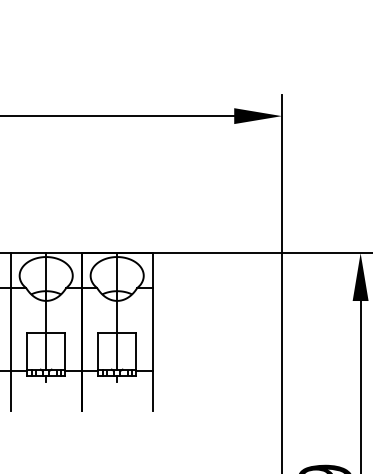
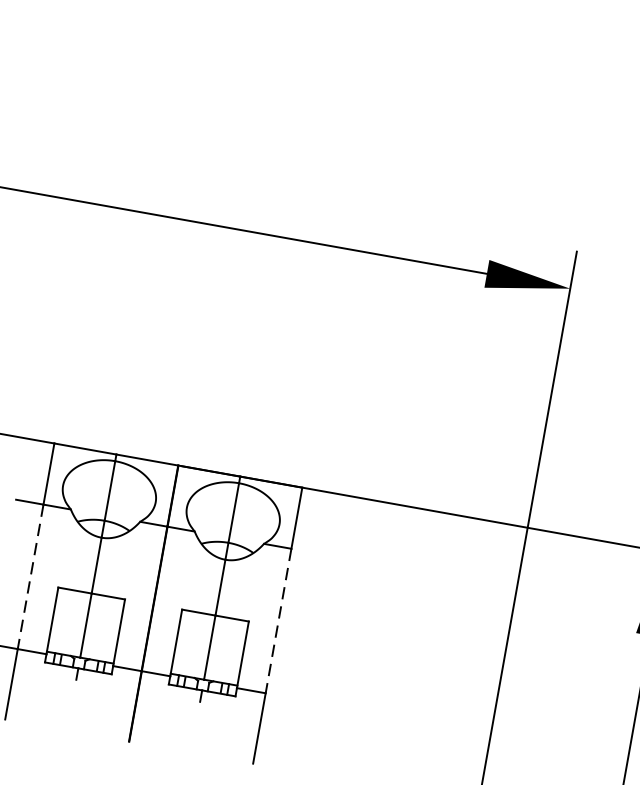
line: (10, 330) -> (30, 578), solid -> dashed
line: (152, 330) -> (277, 622), solid -> dashed

